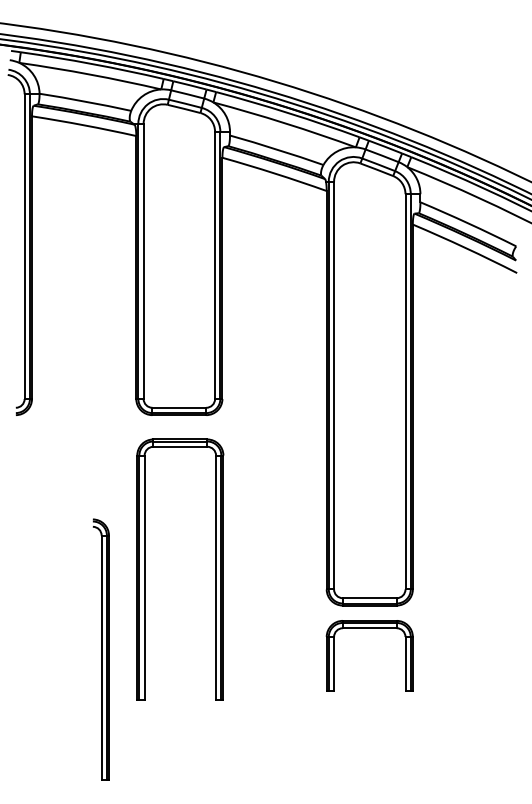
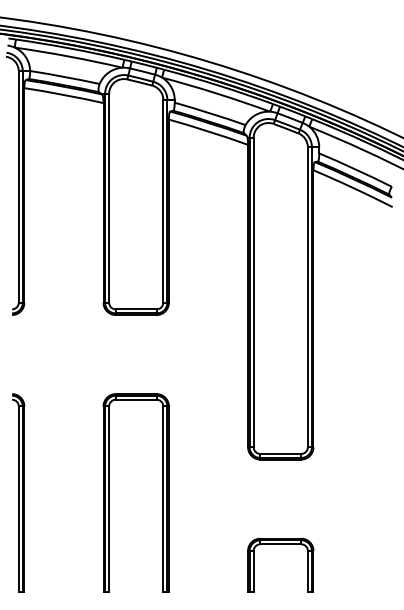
part: (145, 569) -> (109, 492), moved
part: (369, 628) -> (280, 544), moved
part: (100, 649) -> (17, 492), moved

